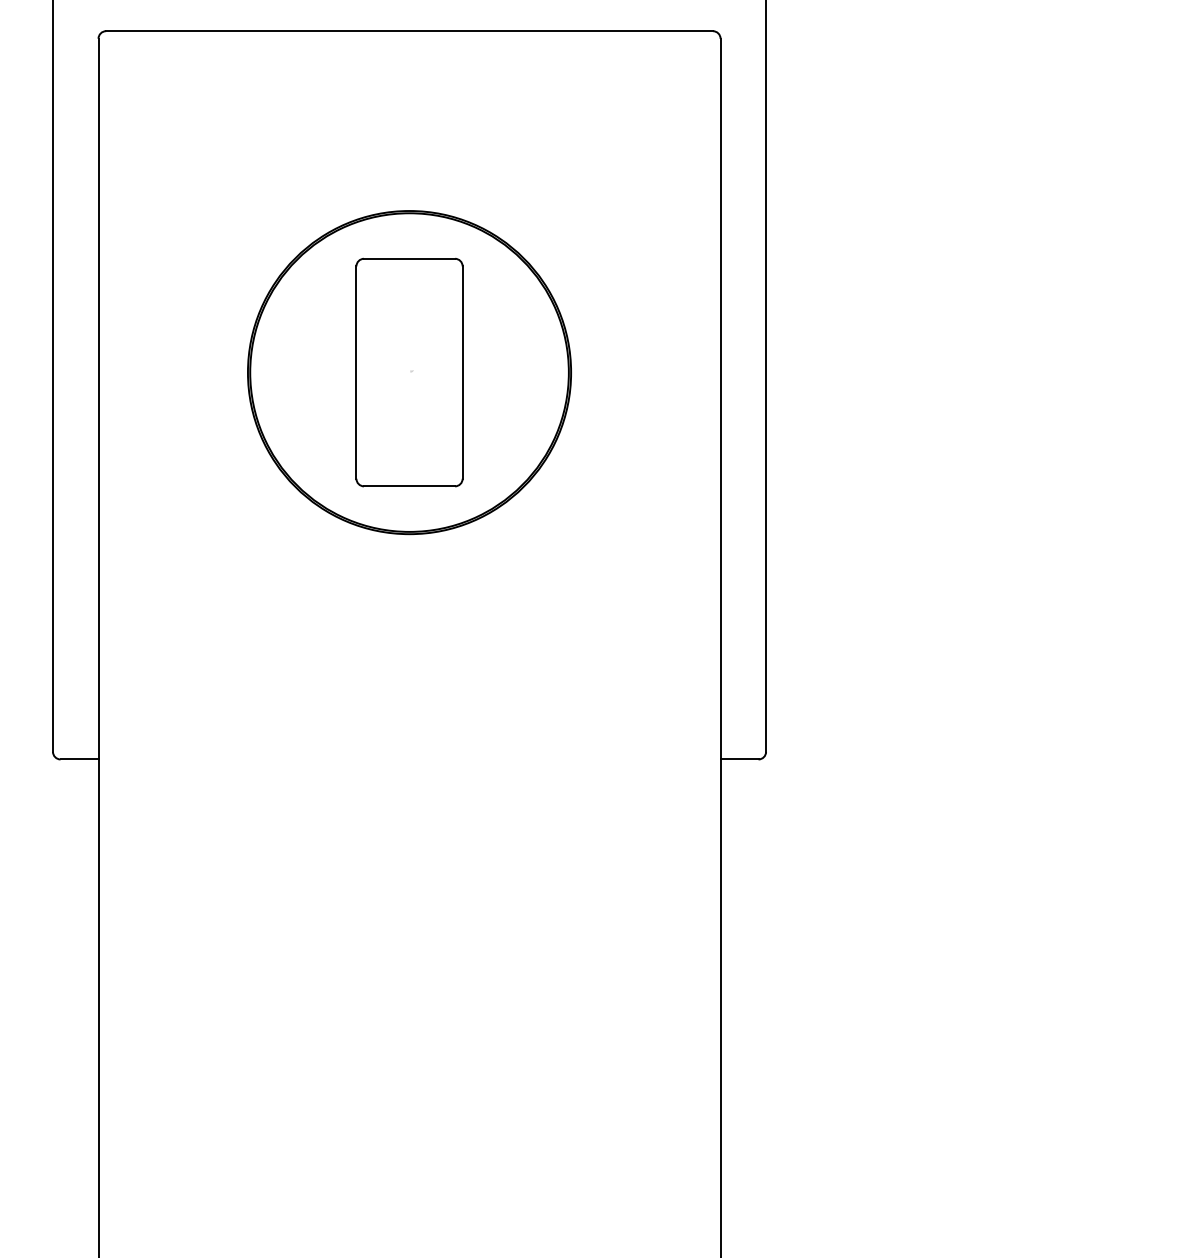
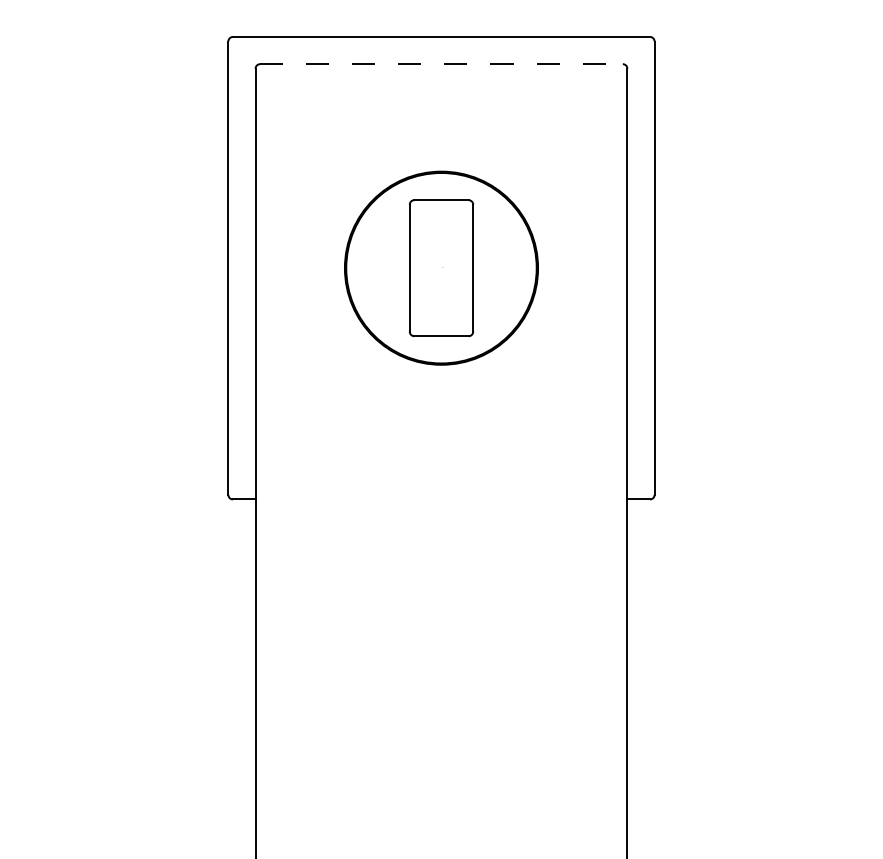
line: (409, 31) -> (441, 64), solid -> dashed

